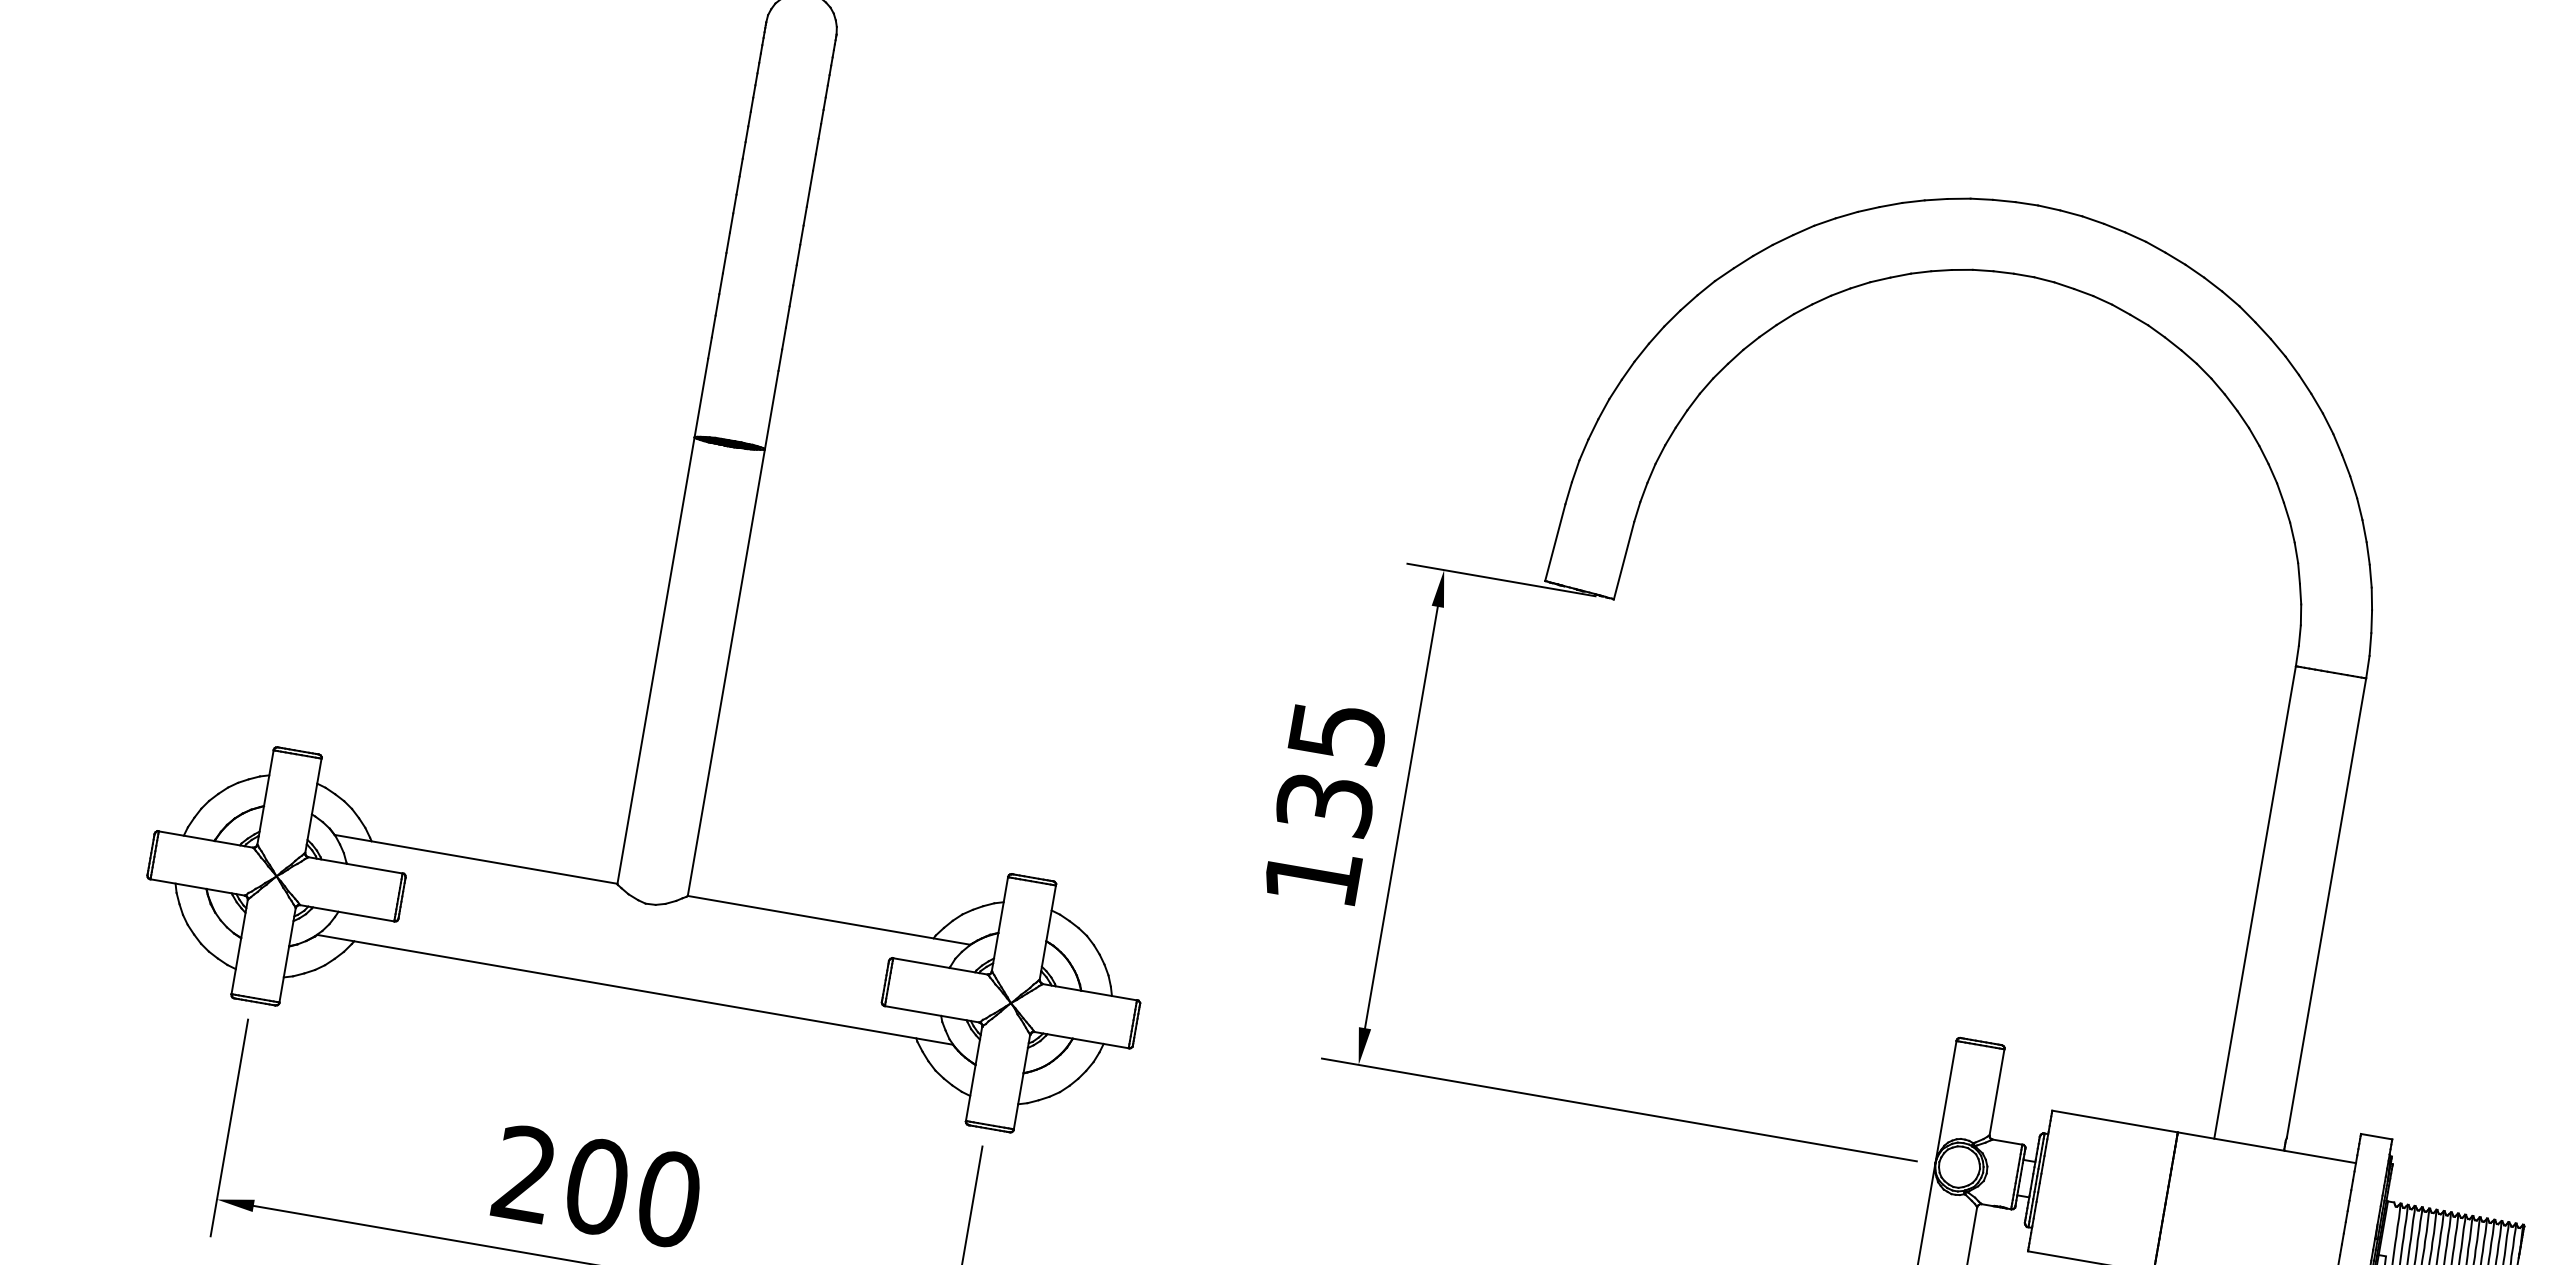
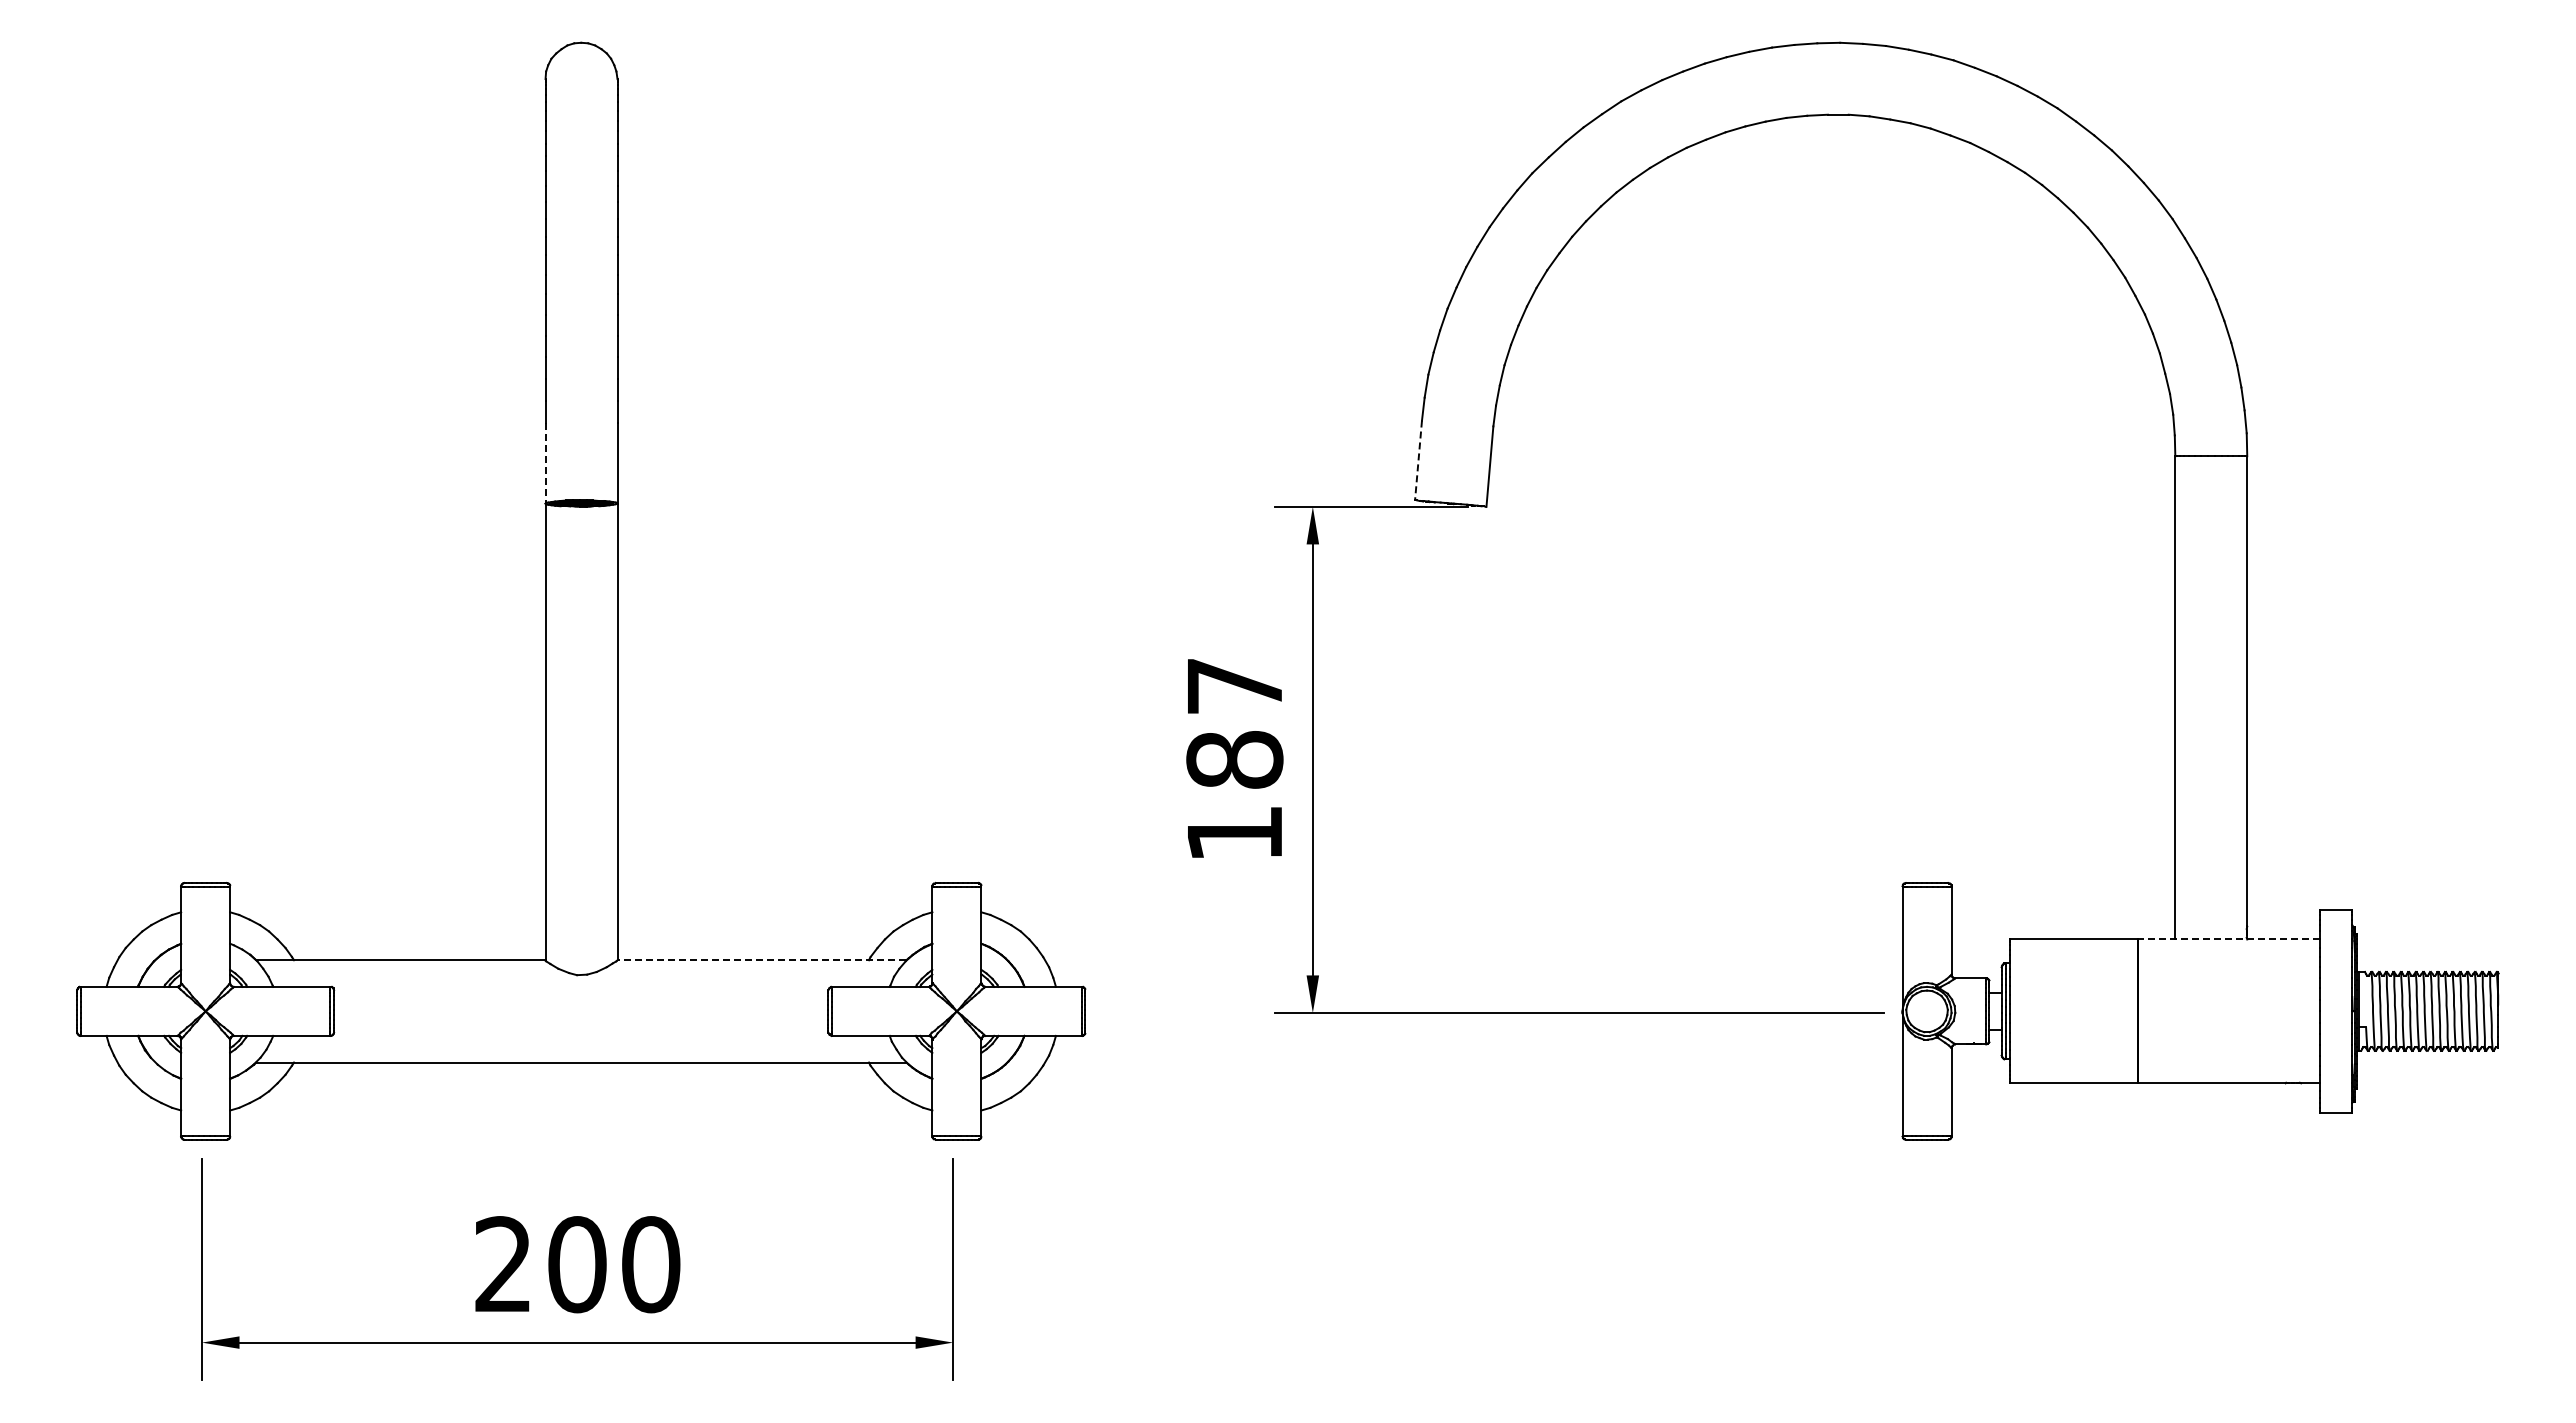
line: (701, 398) -> (545, 463), solid -> dashed
line: (1555, 542) -> (1418, 460), solid -> dashed
text: (1330, 768) -> (1234, 723), 135 -> 187
line: (828, 920) -> (761, 960), solid -> dashed
line: (2266, 1147) -> (2228, 939), solid -> dashed

